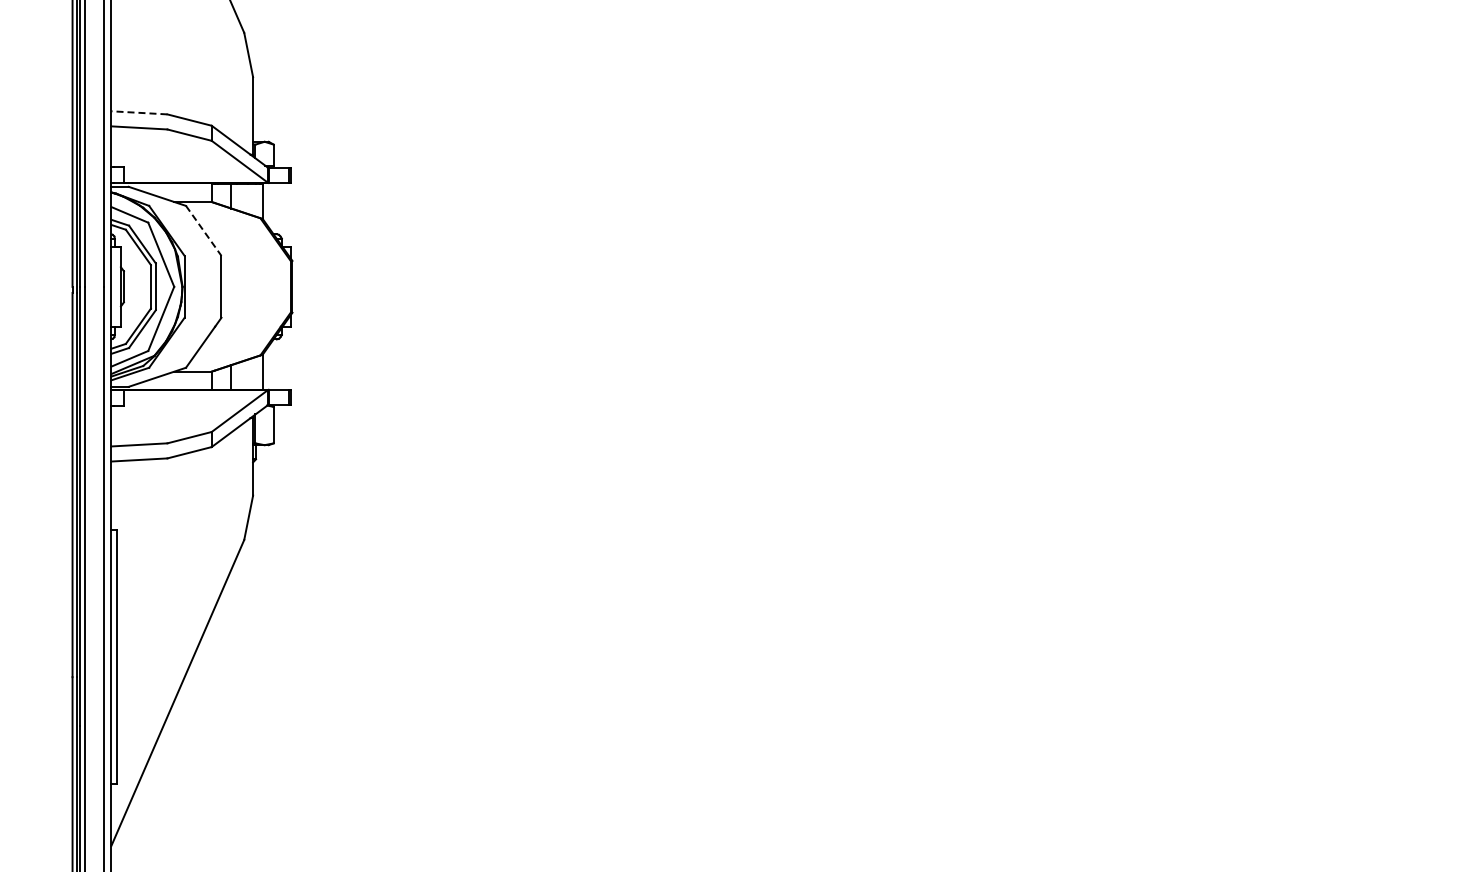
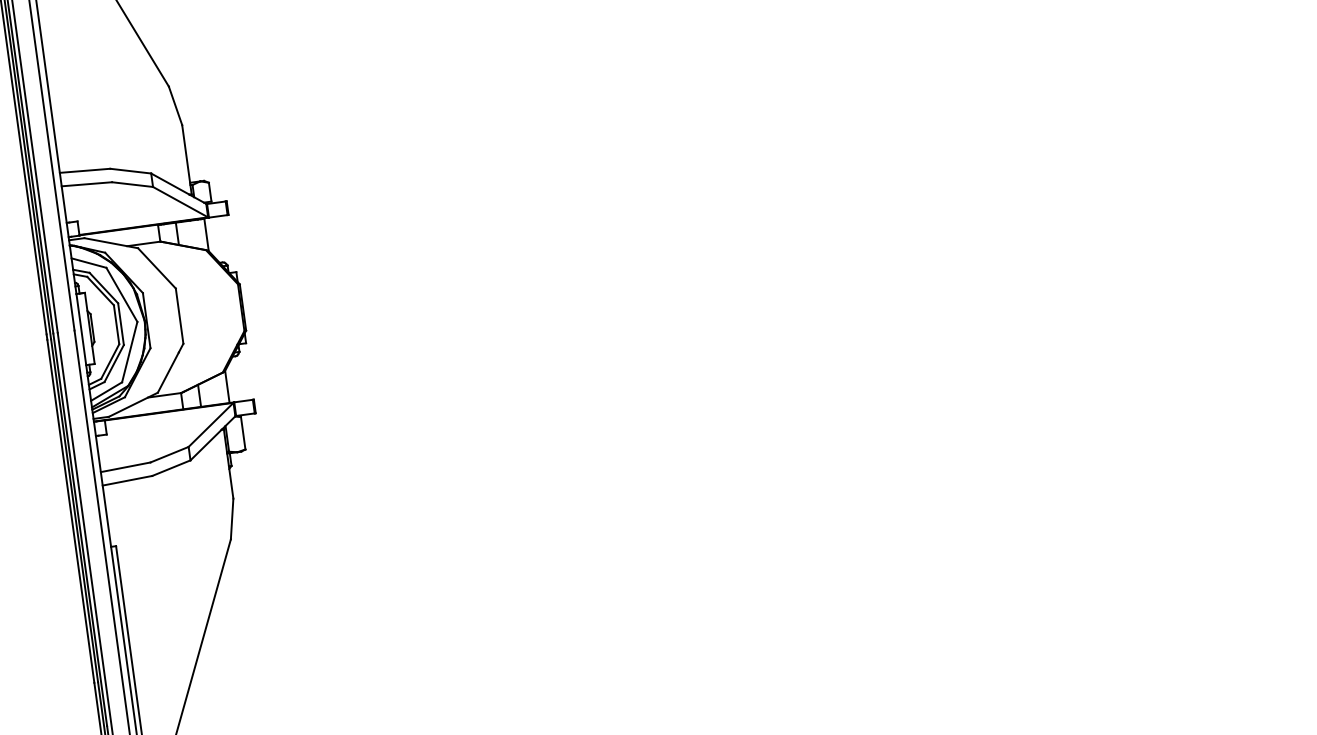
line: (138, 112) -> (84, 170), dashed -> solid
line: (203, 230) -> (156, 268), dashed -> solid

